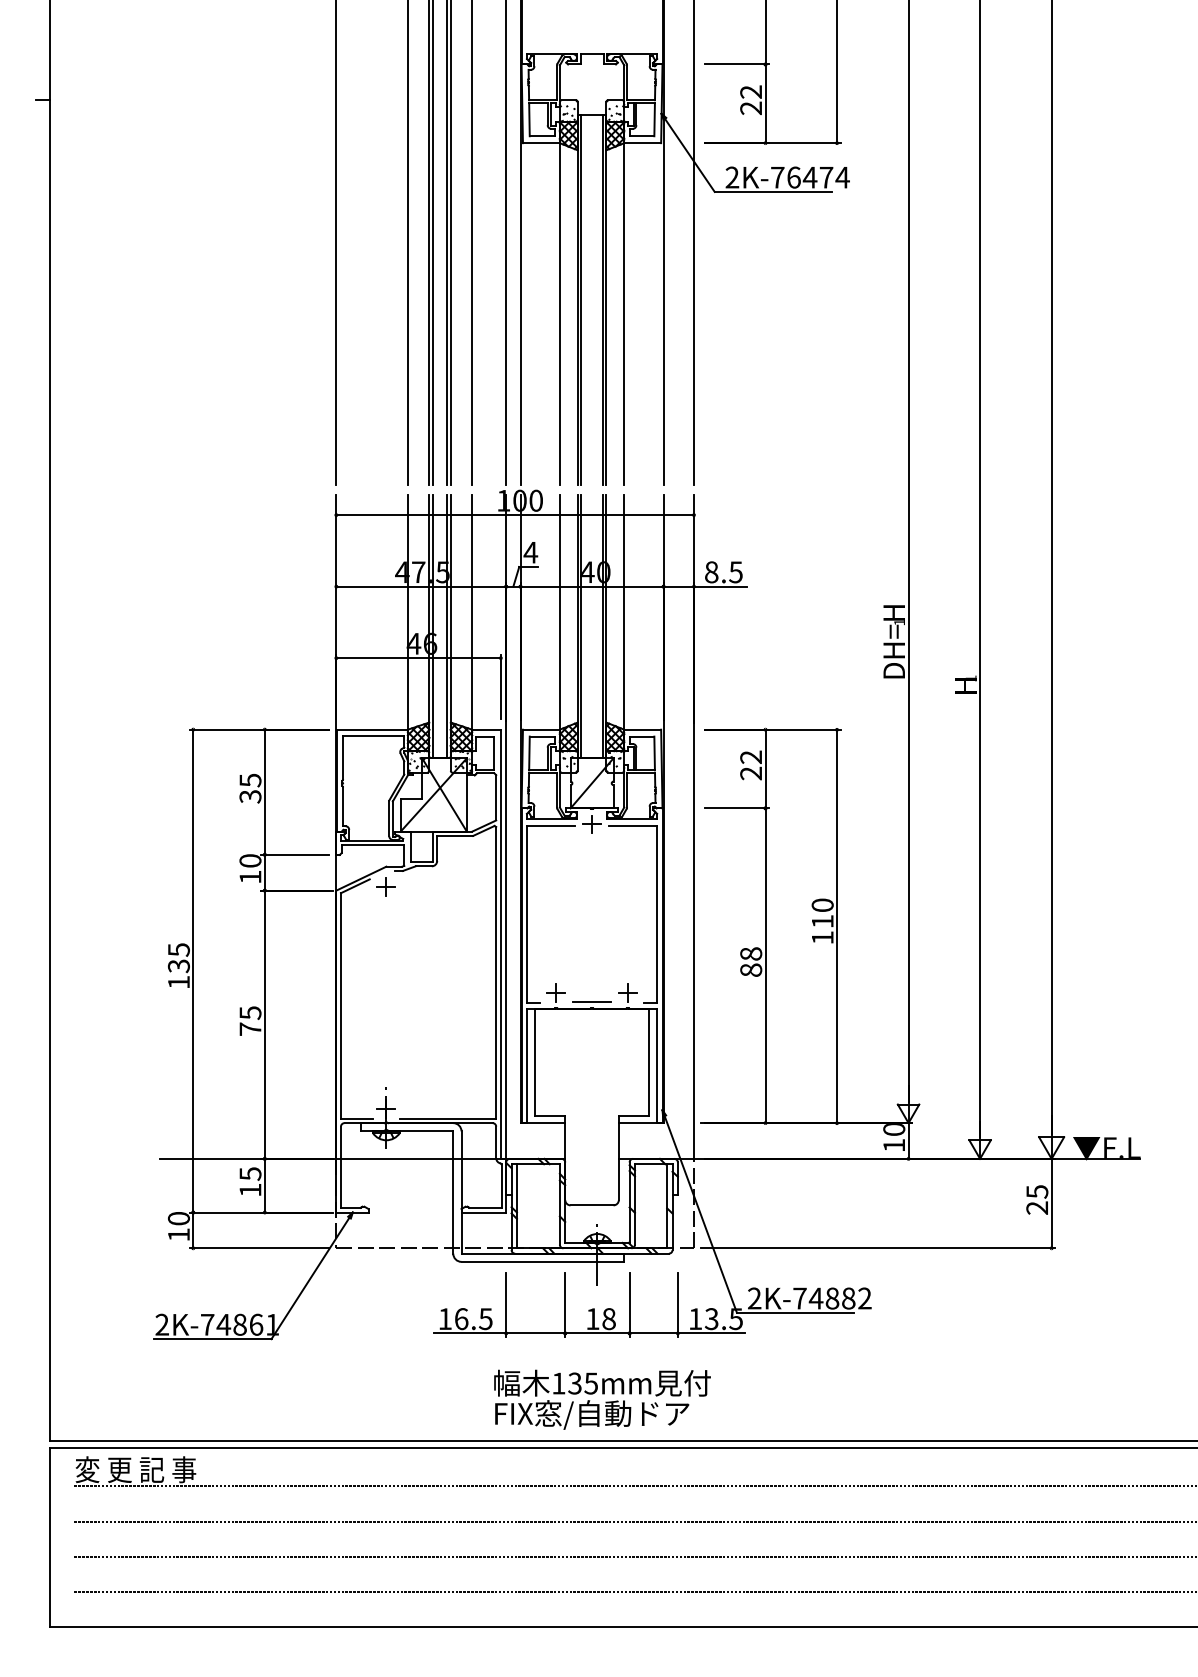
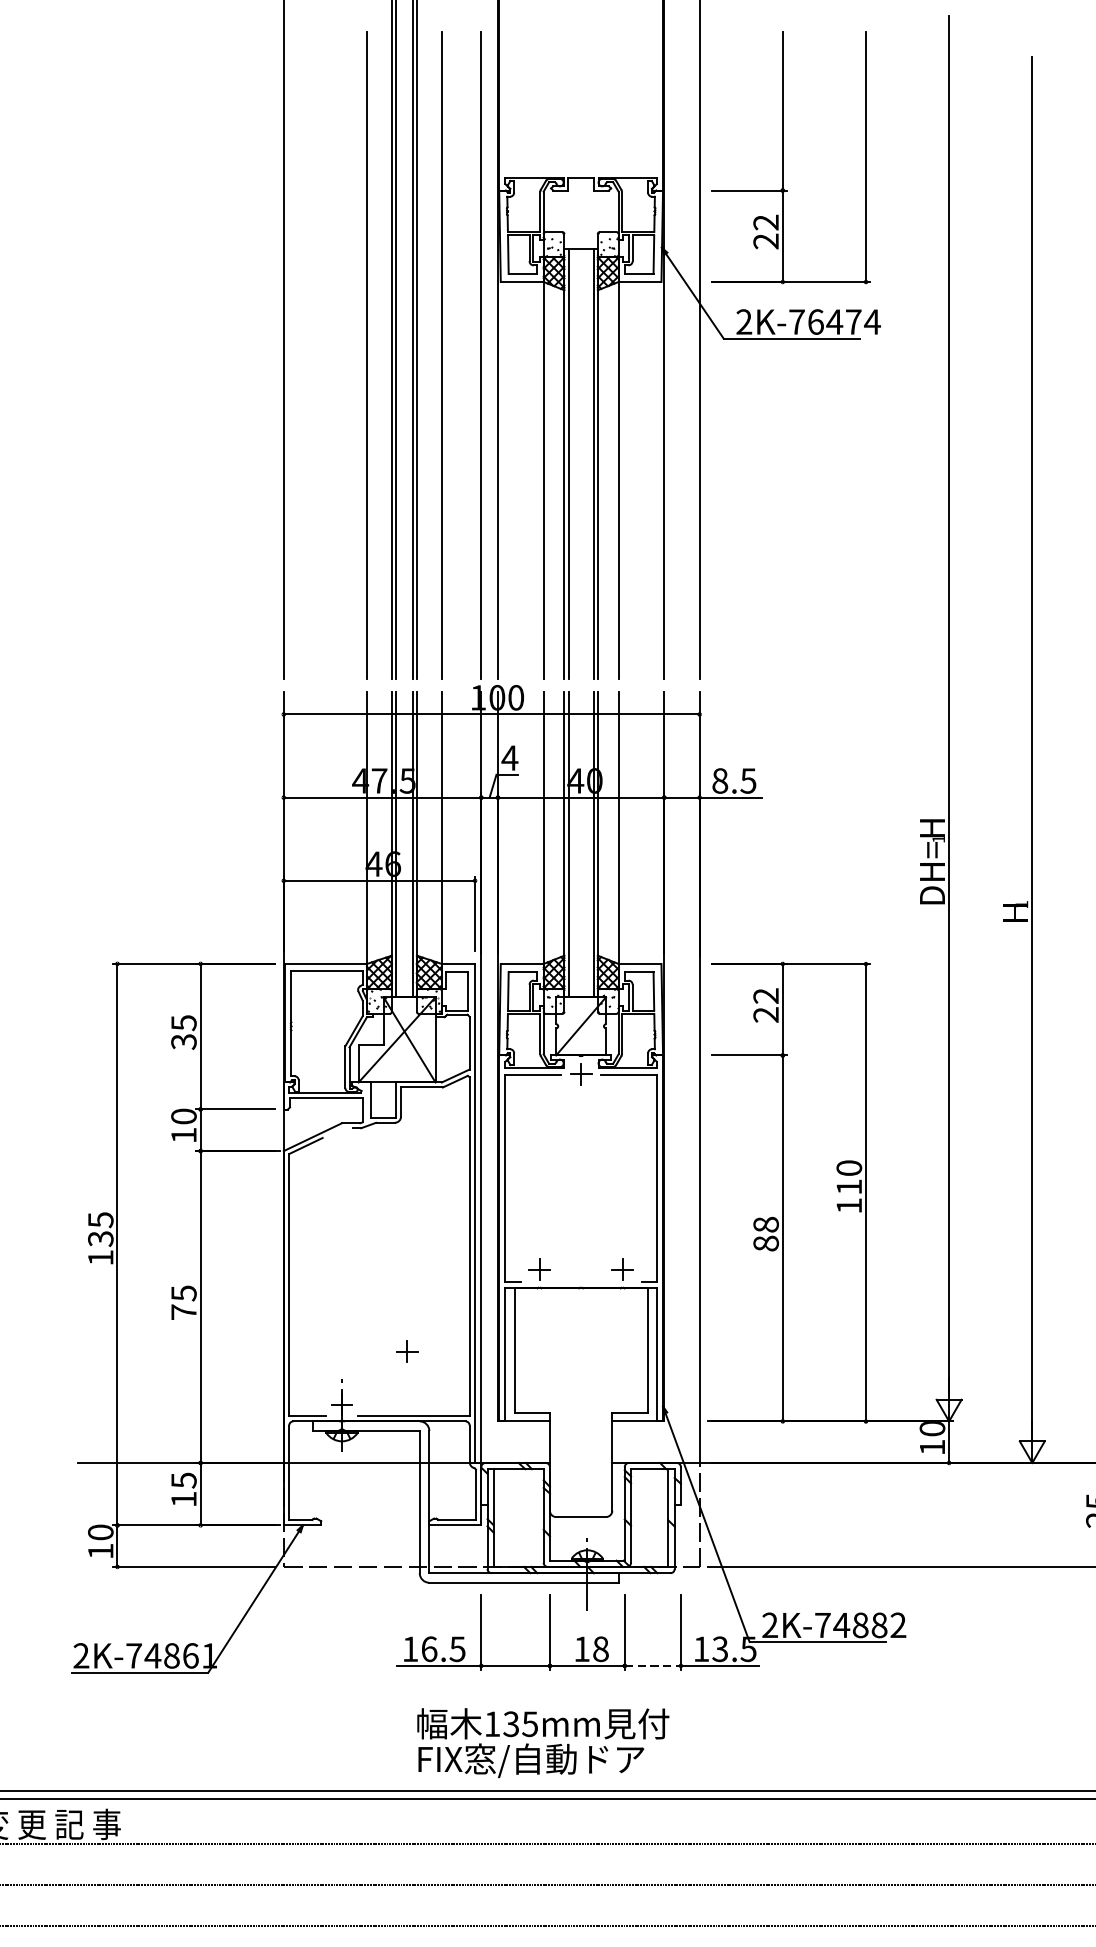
part: (385, 886) -> (406, 1350), moved
line: (591, 1002) -> (580, 1281), removed
line: (654, 1333) -> (653, 1666), solid -> dashed
text: (602, 1399) -> (543, 1742), moved

